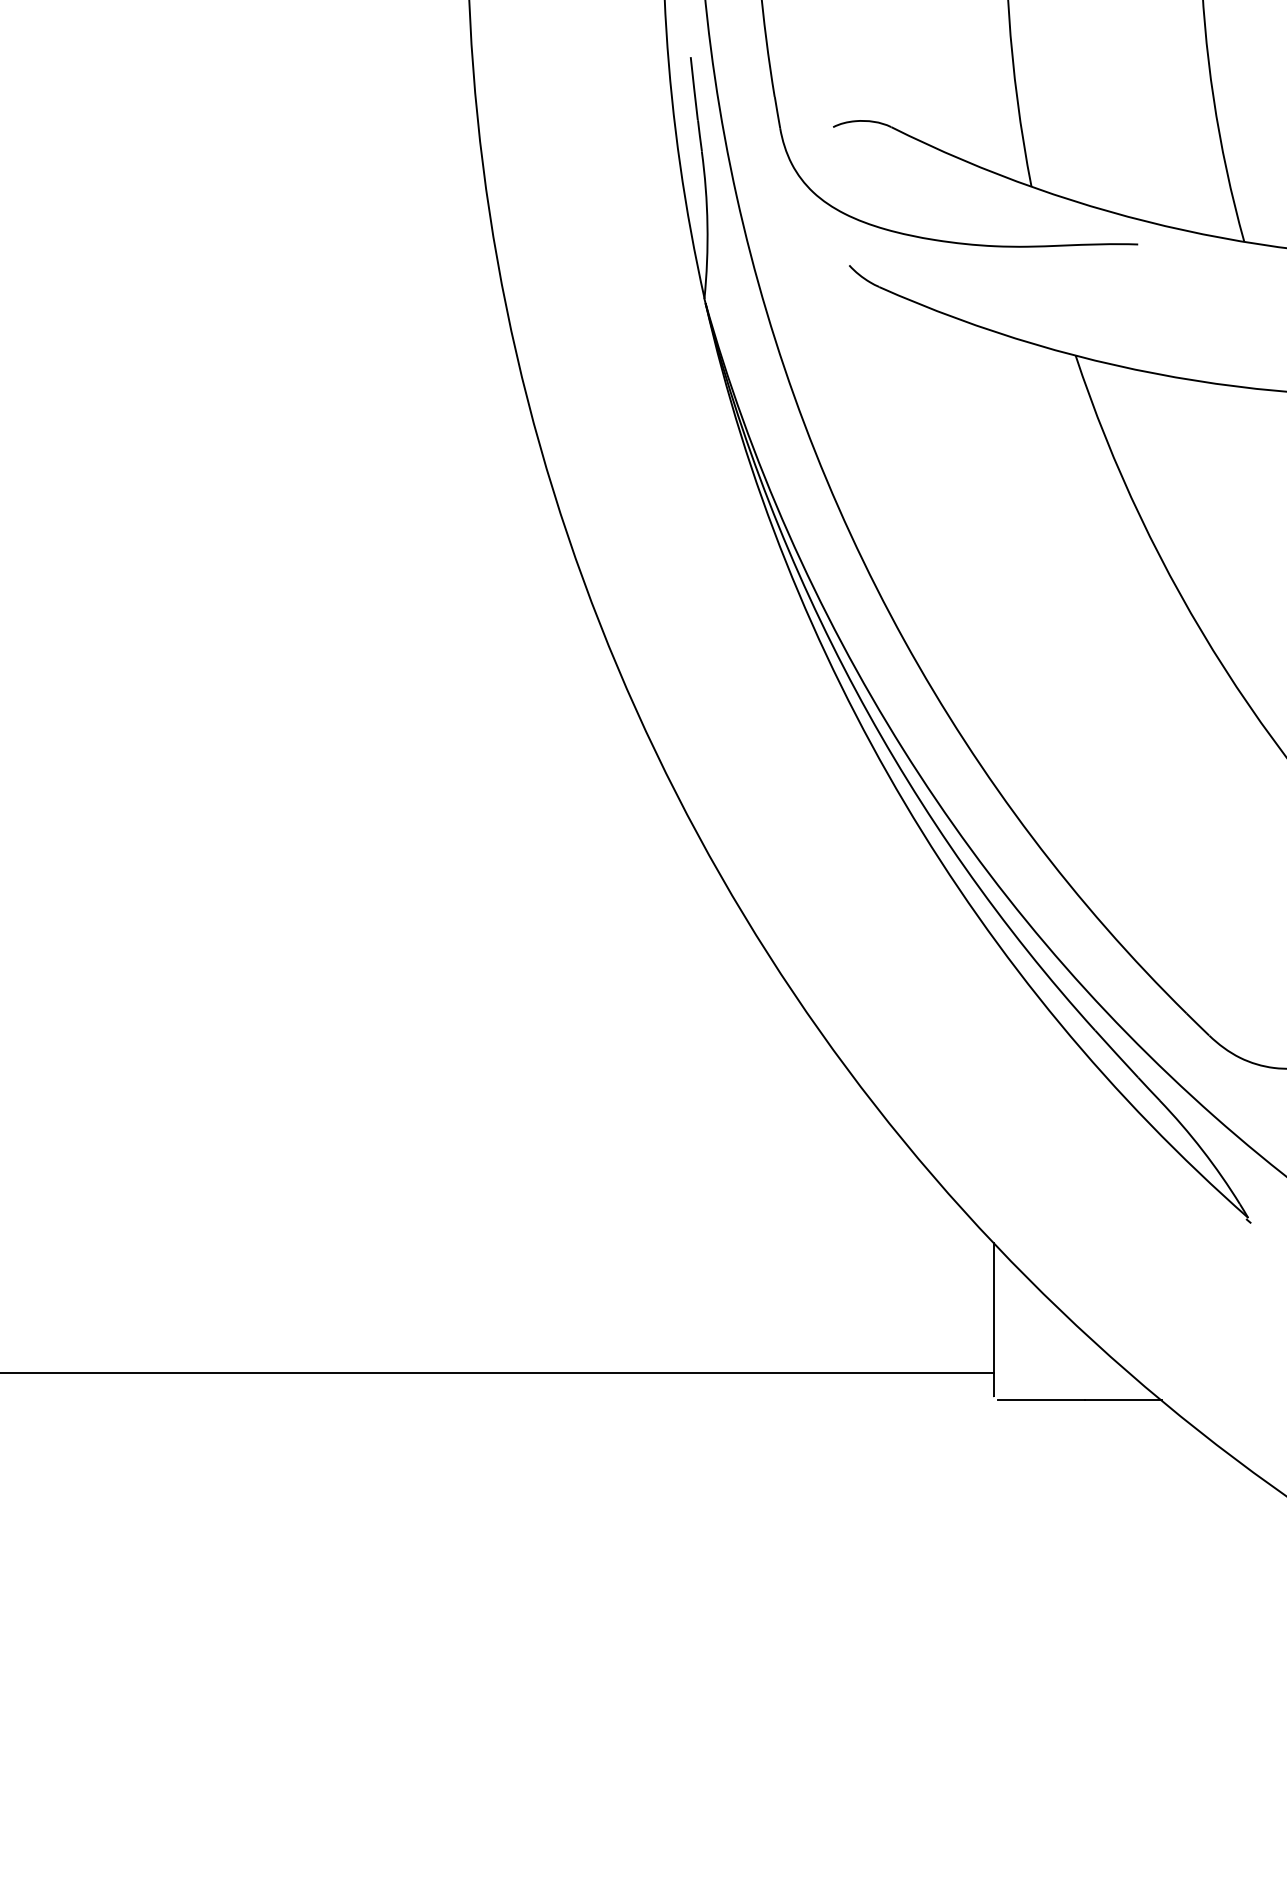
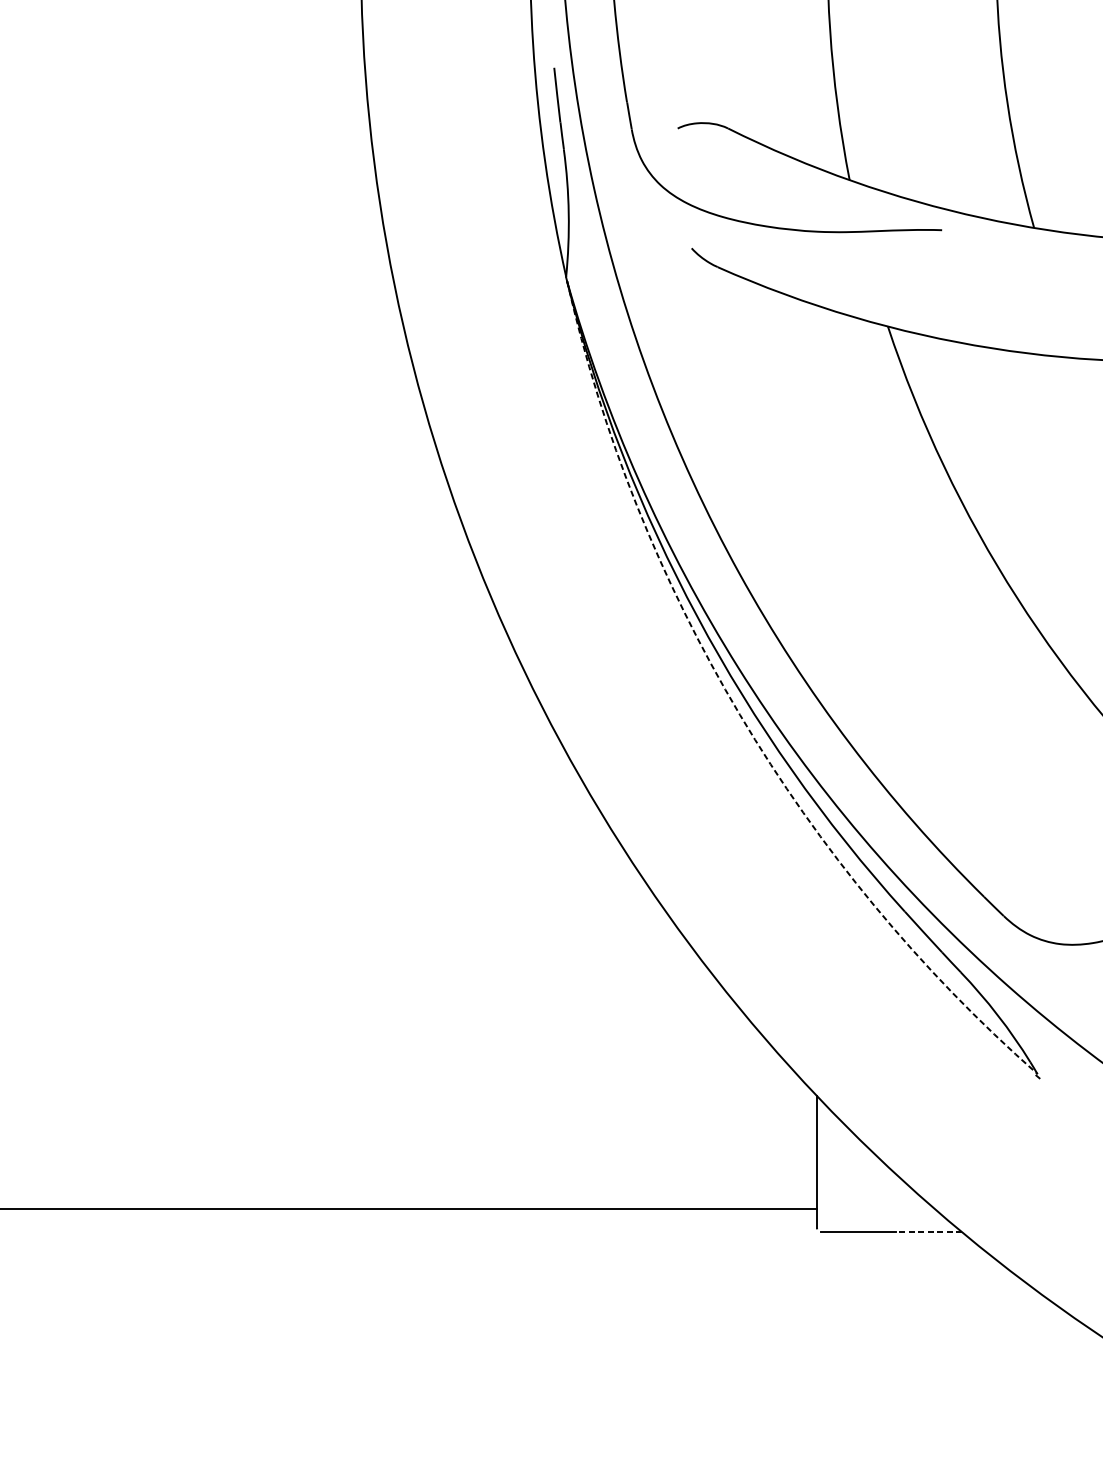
arc: (904, 803) -> (739, 714), solid -> dashed
line: (1122, 1400) -> (928, 1232), solid -> dashed

